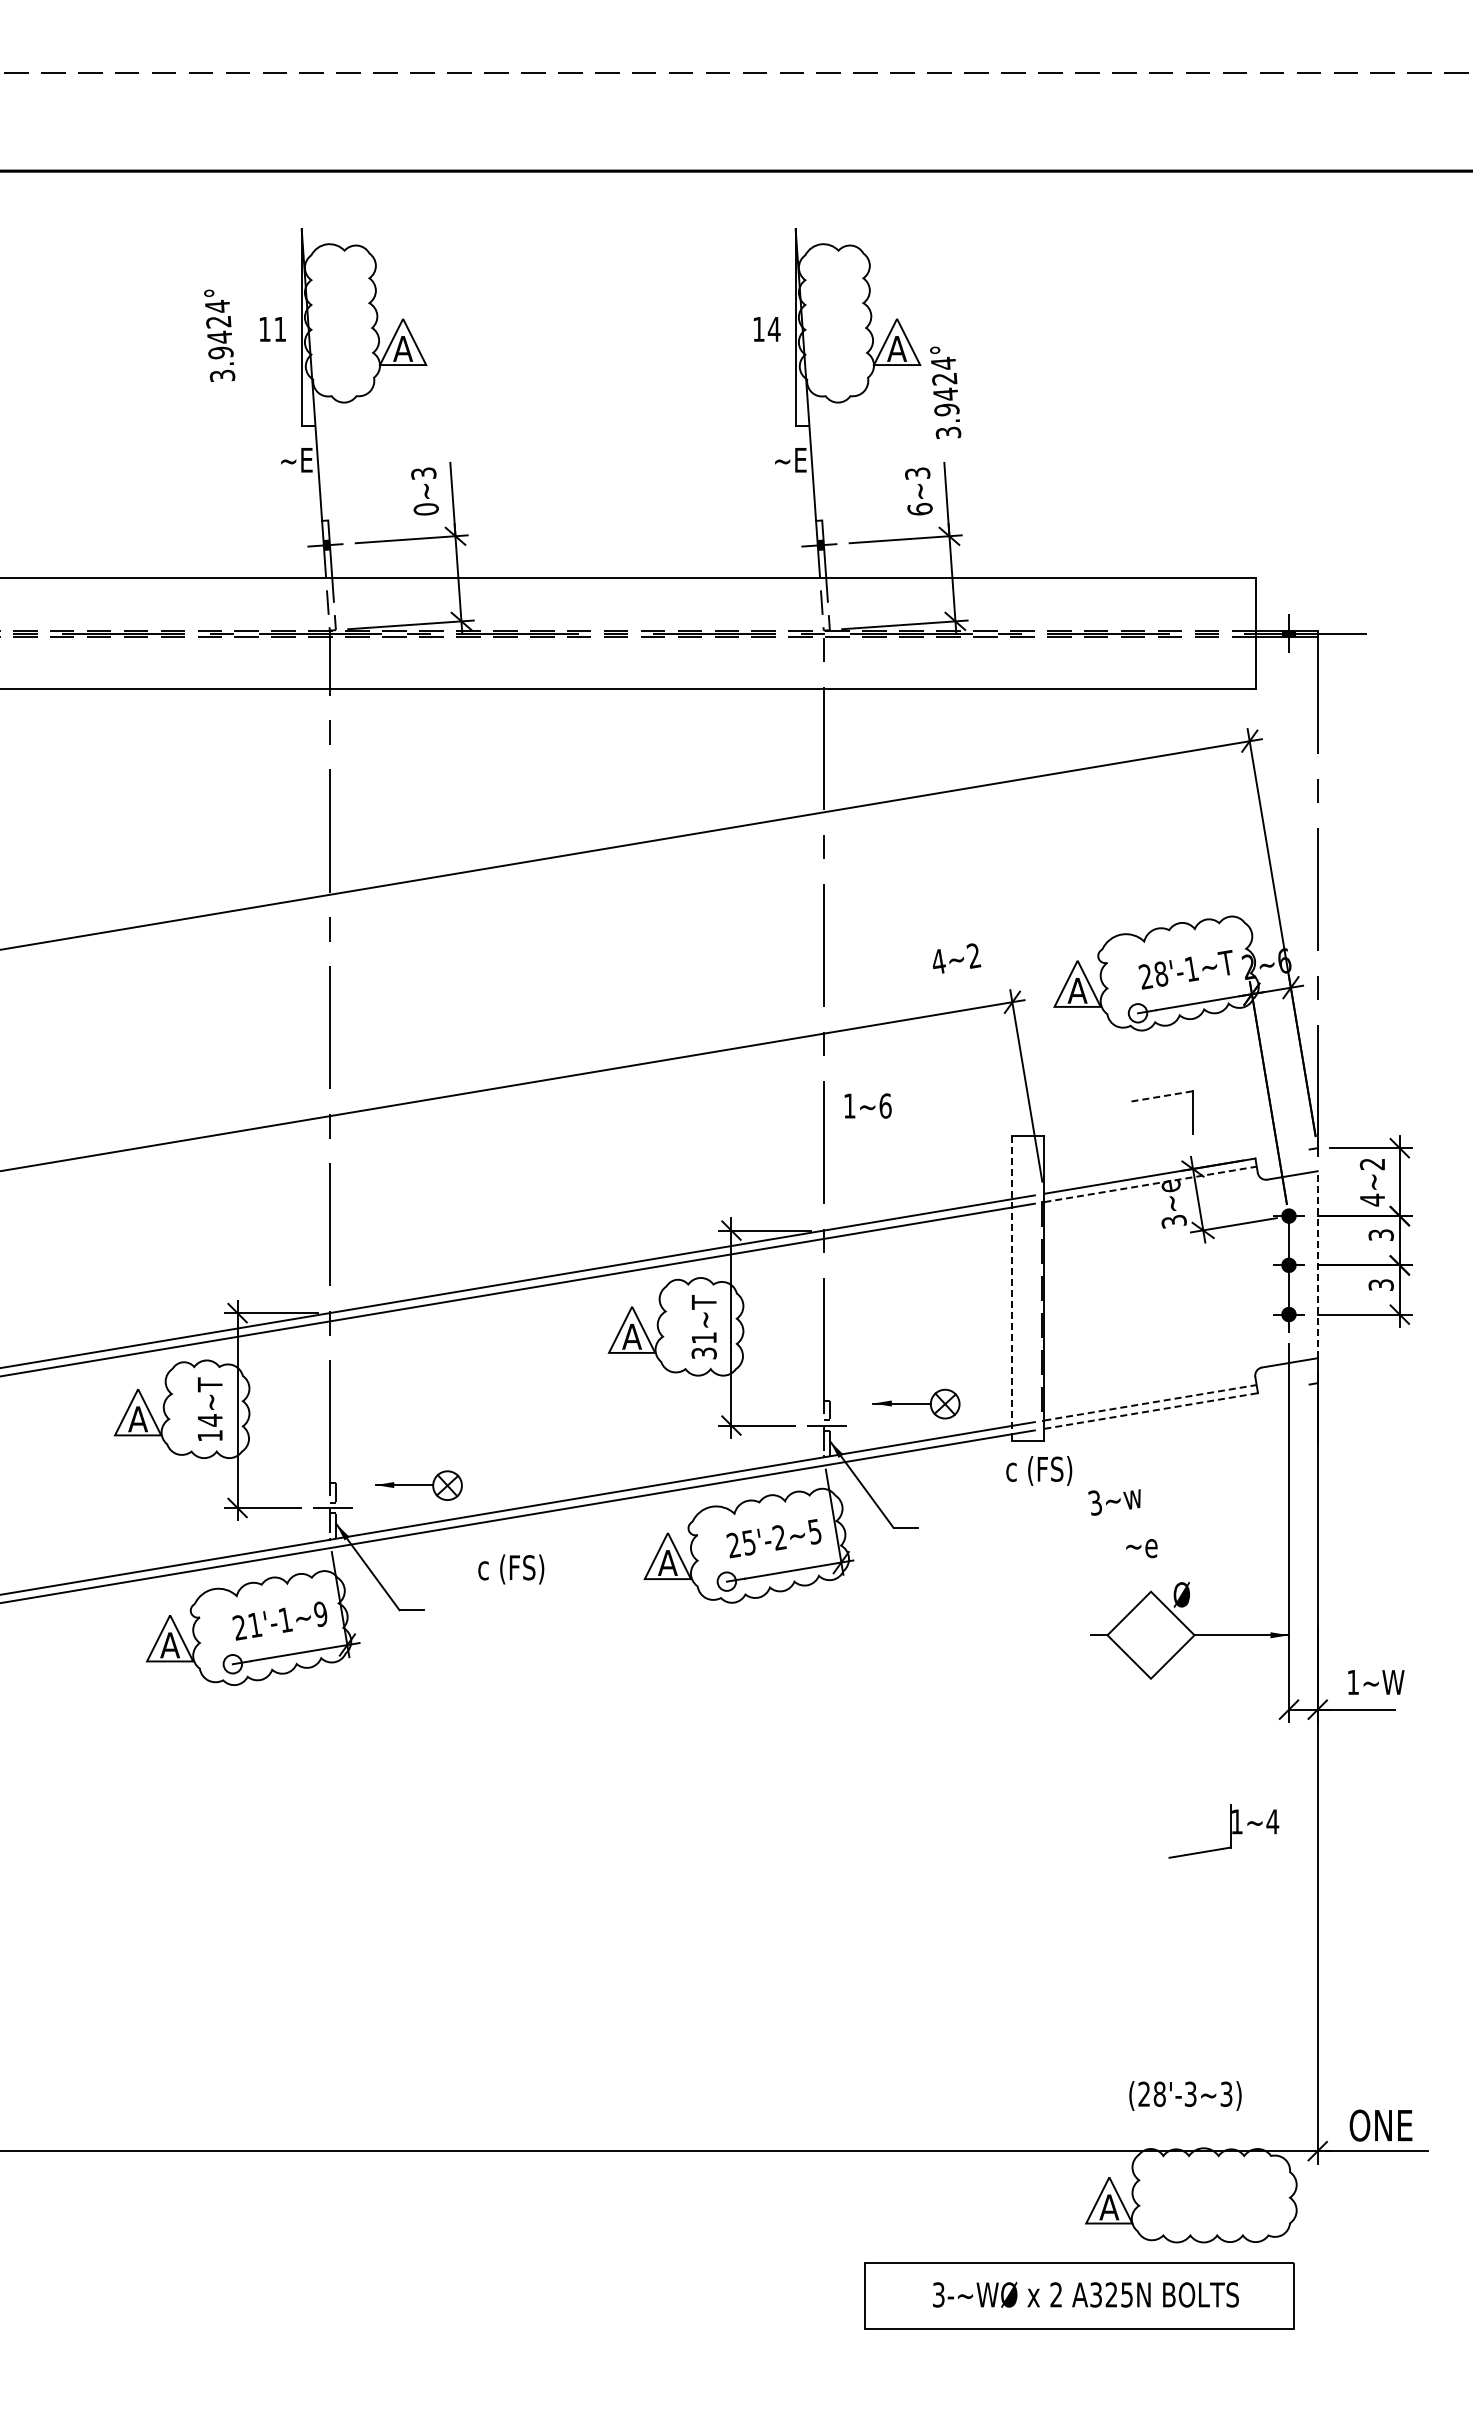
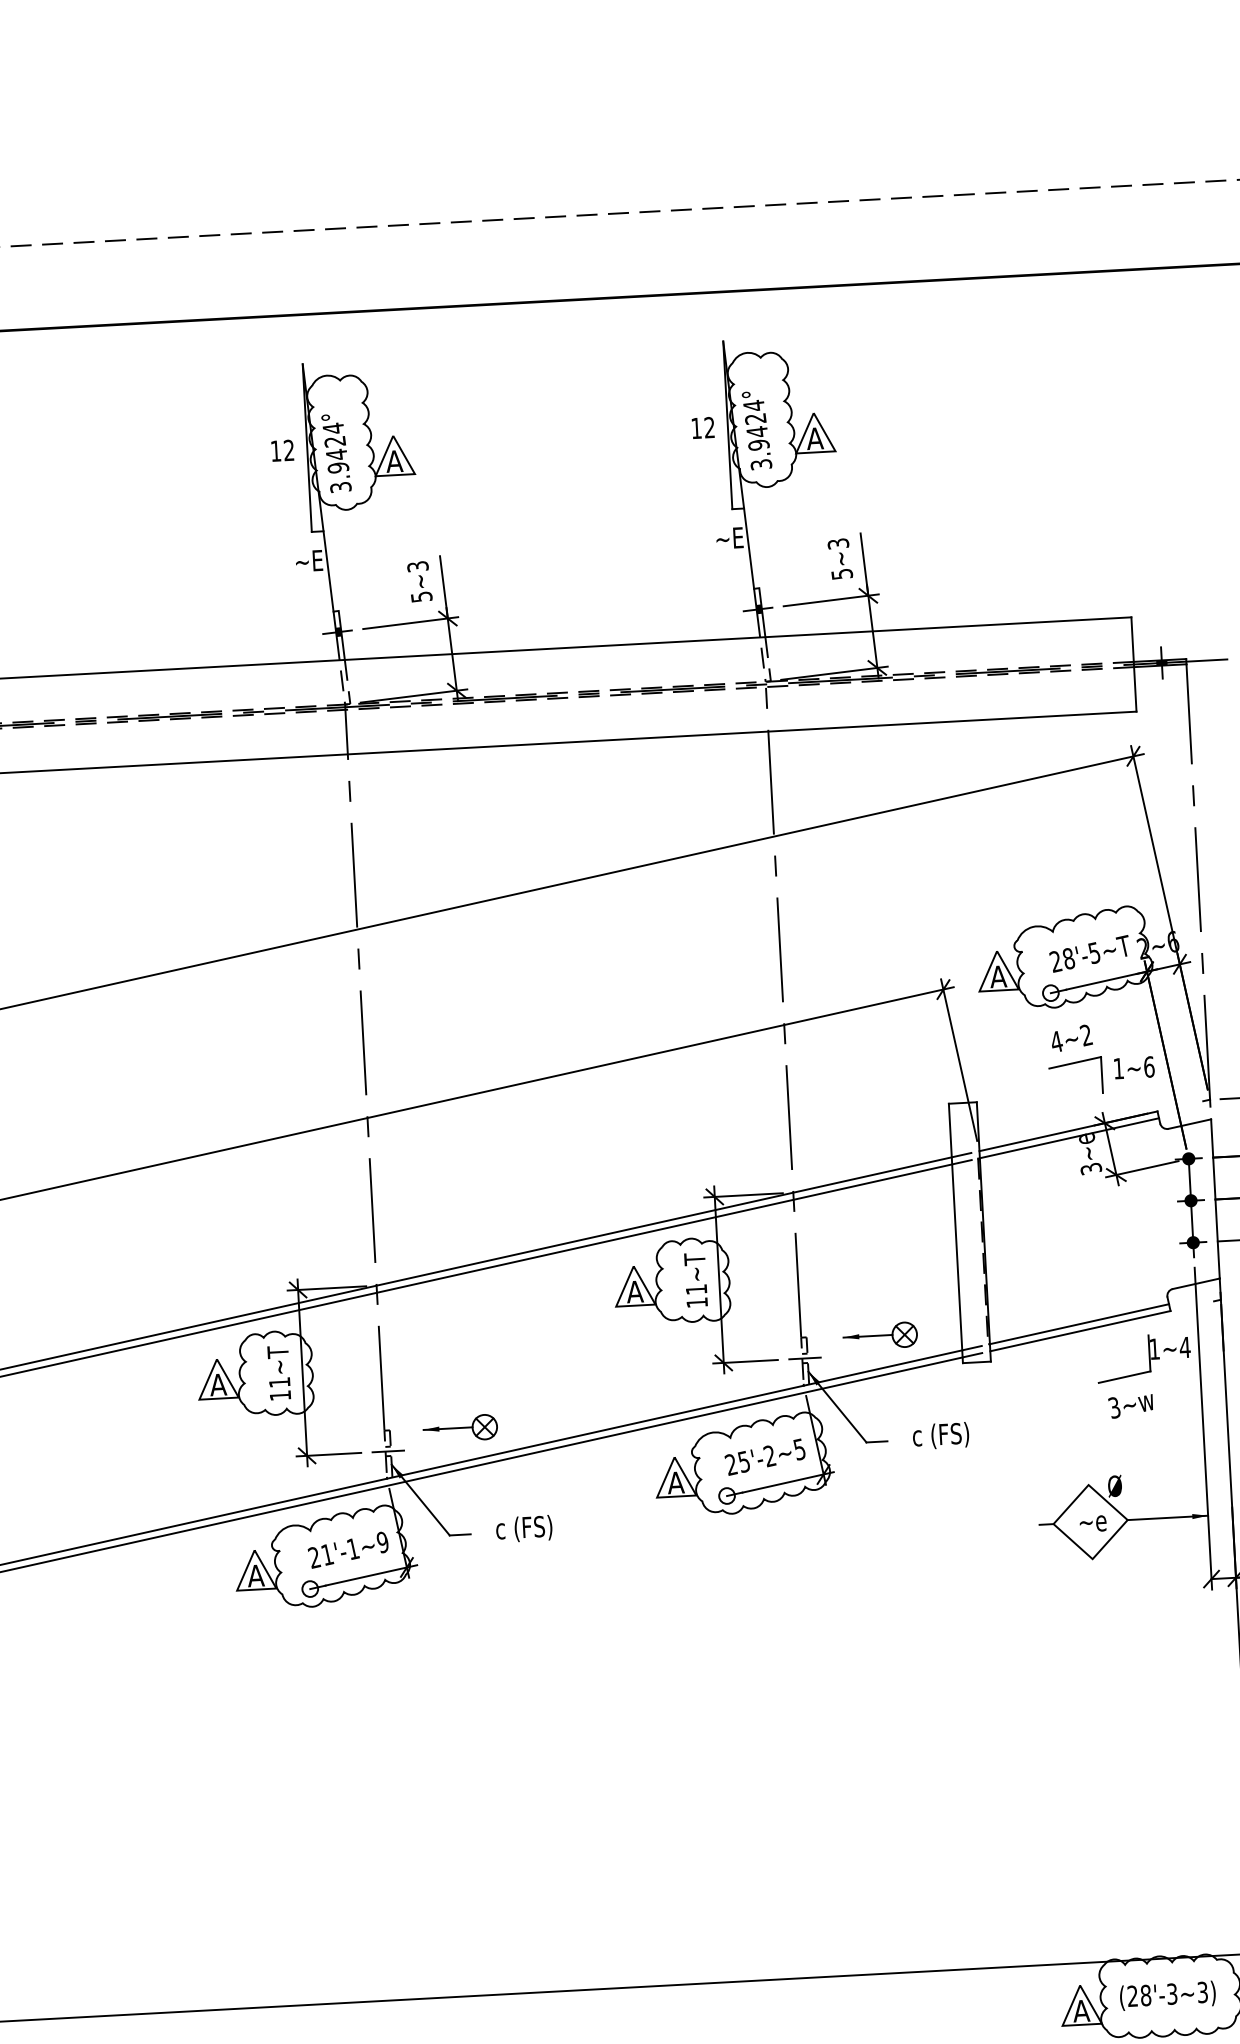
text: (279, 328) -> (288, 449), 11 -> 12
text: (773, 328) -> (708, 426), 14 -> 12
text: (219, 335) -> (336, 453), moved
text: (945, 392) -> (756, 430), moved
text: (919, 508) -> (841, 573), 6~3 -> 5~3
text: (426, 509) -> (421, 597), 0~3 -> 5~3
text: (957, 958) -> (1072, 1038), moved
text: (1191, 968) -> (1094, 952), 28'-1~T -> 28'-5~T
line: (1162, 1096) -> (1075, 1062), dashed -> solid
text: (867, 1105) -> (1133, 1067), moved
line: (1150, 1184) -> (1069, 1138), dashed -> solid
line: (1317, 1264) -> (1215, 1198), dashed -> solid
line: (1011, 1289) -> (955, 1234), dashed -> solid
text: (703, 1353) -> (696, 1302), 31~T -> 11~T
line: (1150, 1402) -> (1079, 1323), dashed -> solid
line: (1151, 1410) -> (1080, 1330), dashed -> solid
text: (209, 1420) -> (279, 1382), 14~T -> 11~T
text: (1039, 1470) -> (941, 1435), moved
text: (1114, 1502) -> (1130, 1406), moved
text: (1141, 1548) -> (1092, 1523), moved
text: (511, 1569) -> (524, 1529), moved
part: (1230, 1831) -> (1149, 1357), moved
text: (1185, 2095) -> (1167, 1995), moved

